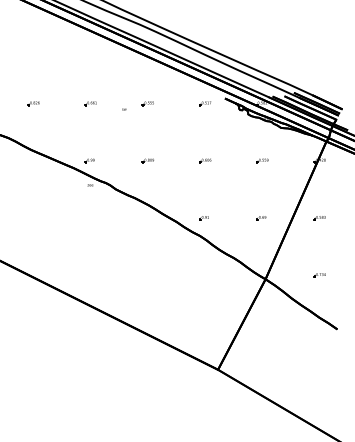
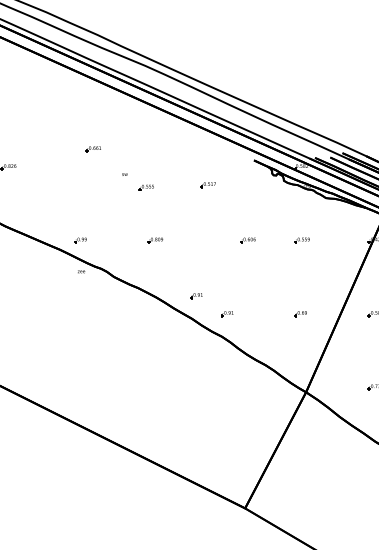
part: (90, 103) -> (93, 148), moved
part: (147, 103) -> (145, 187), moved
part: (205, 103) -> (208, 184), moved
part: (205, 160) -> (248, 239), moved
part: (179, 204) -> (195, 296), added

